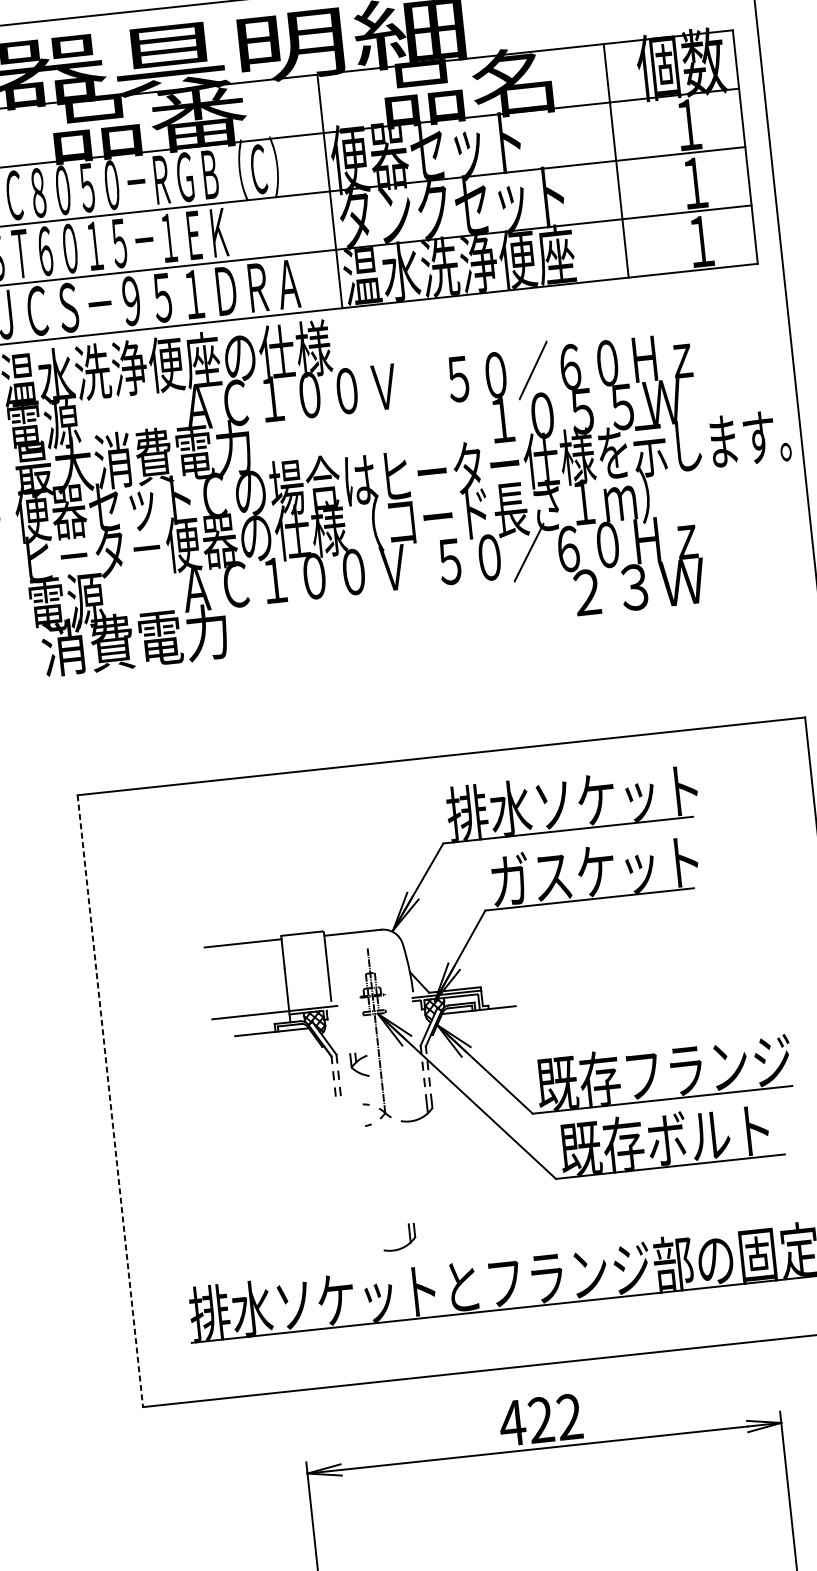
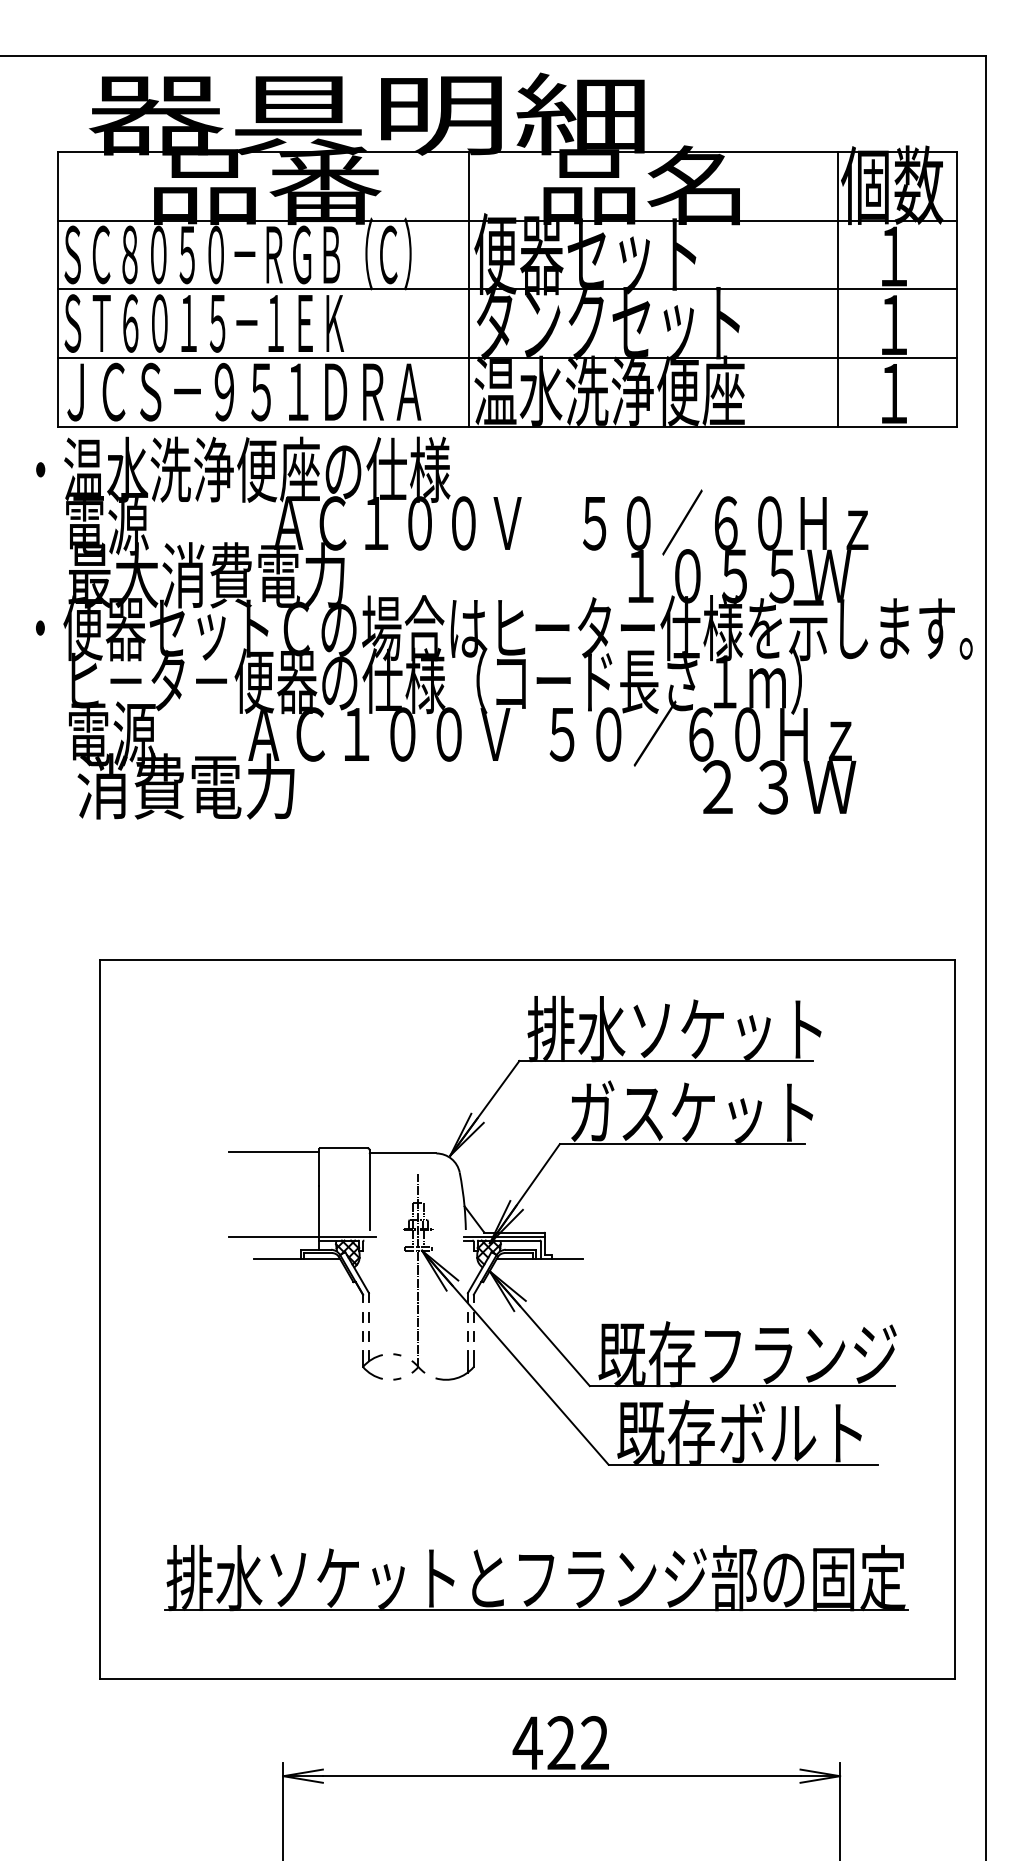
line: (615, 161) -> (837, 289), moved
part: (359, 1064) -> (372, 1364), moved
line: (110, 1101) -> (100, 1319), dashed -> solid
part: (404, 1245) -> (424, 1523), removed

